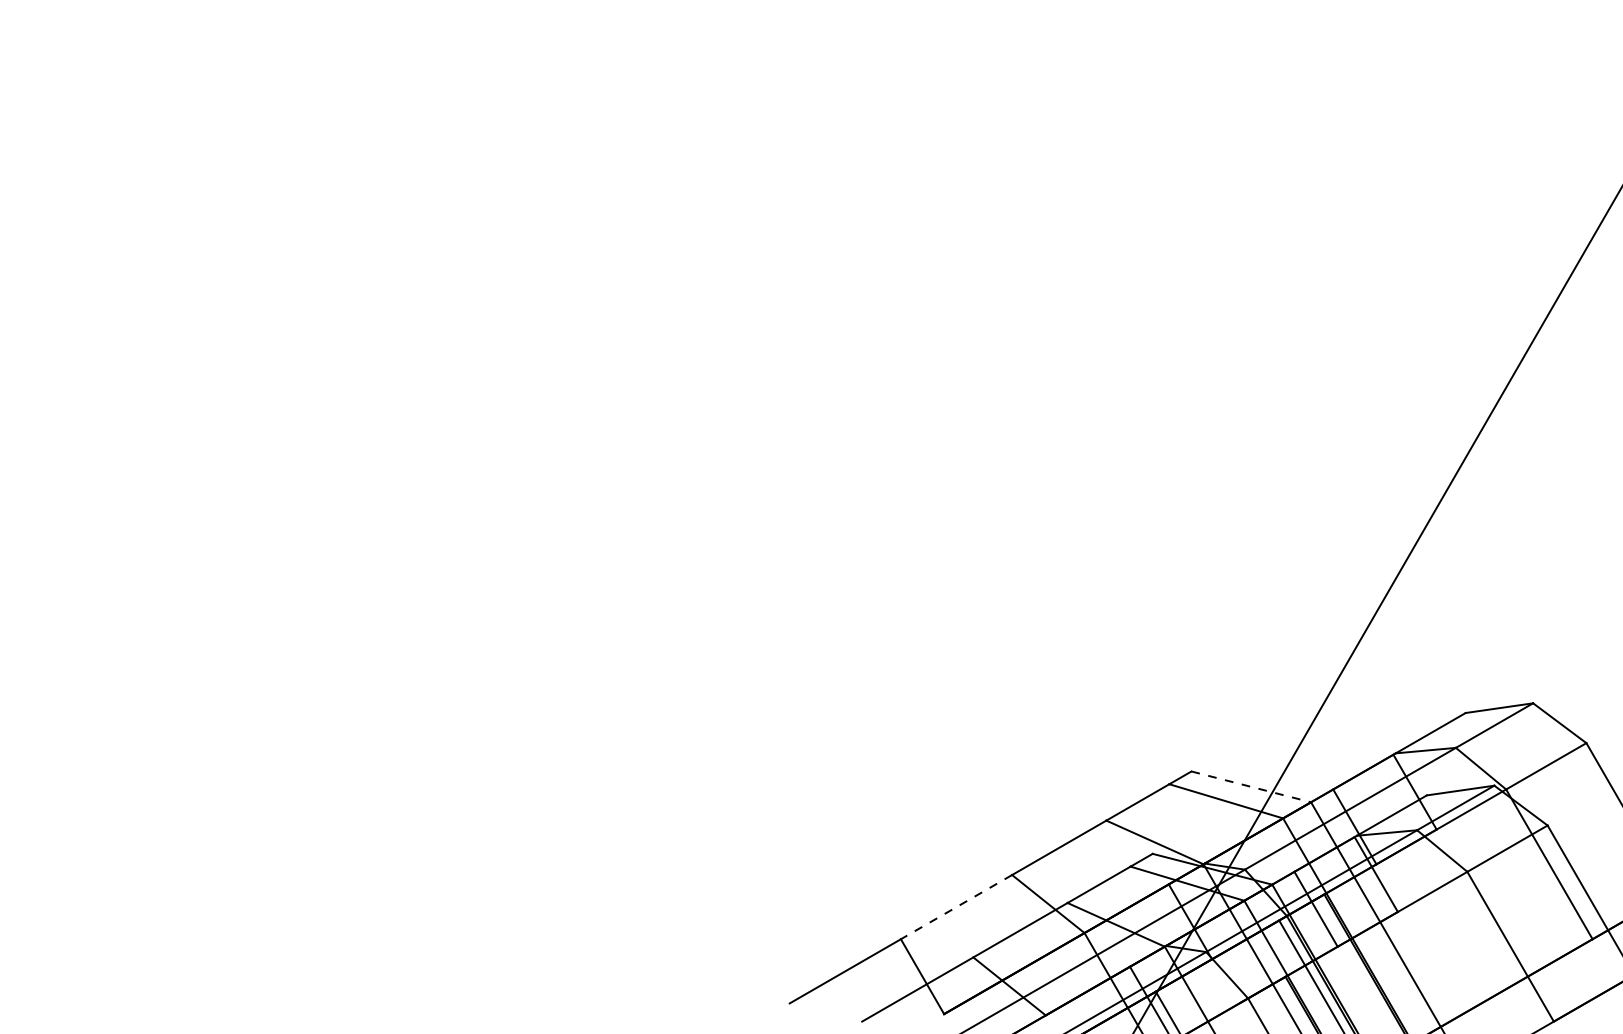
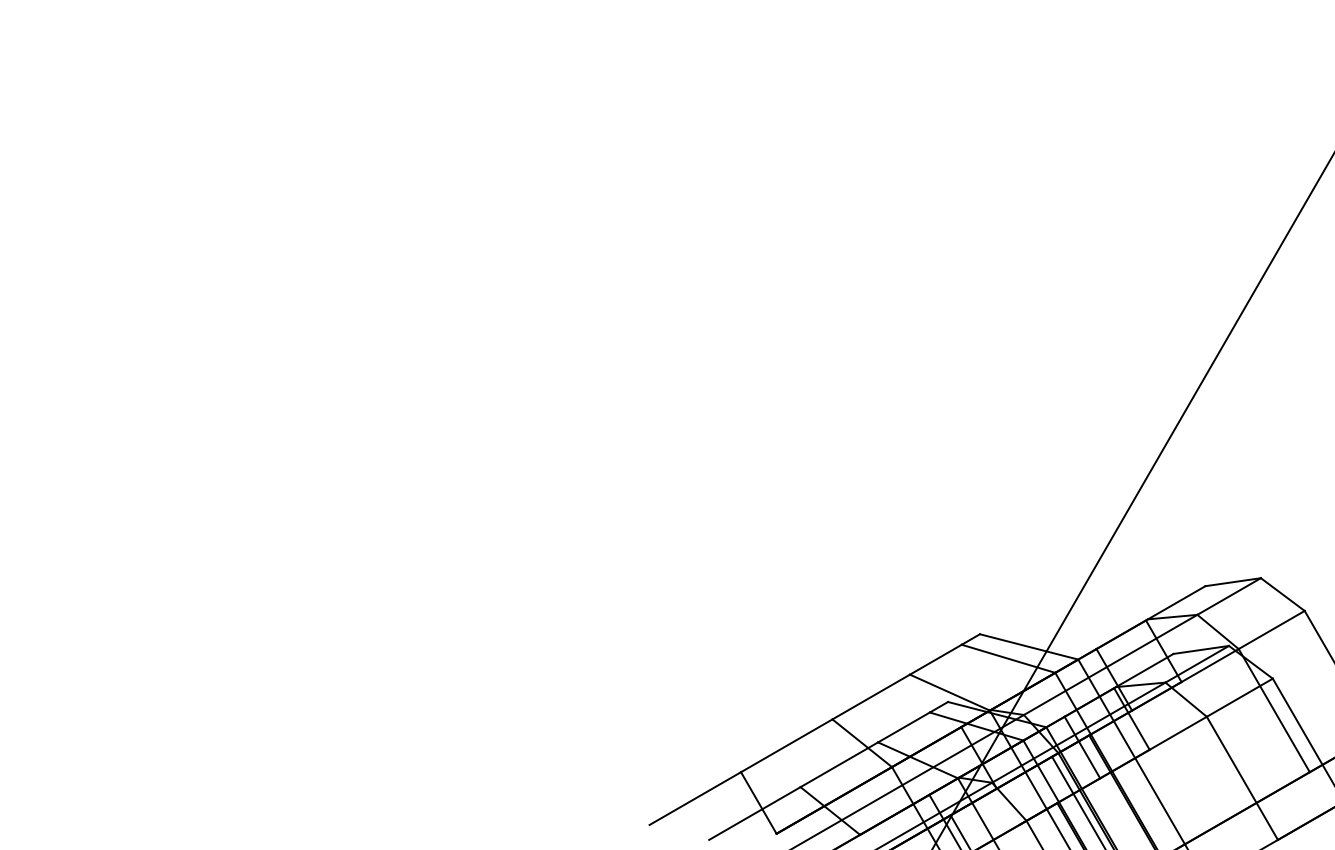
line: (1251, 786) -> (1029, 646), dashed -> solid
line: (956, 906) -> (786, 745), dashed -> solid

